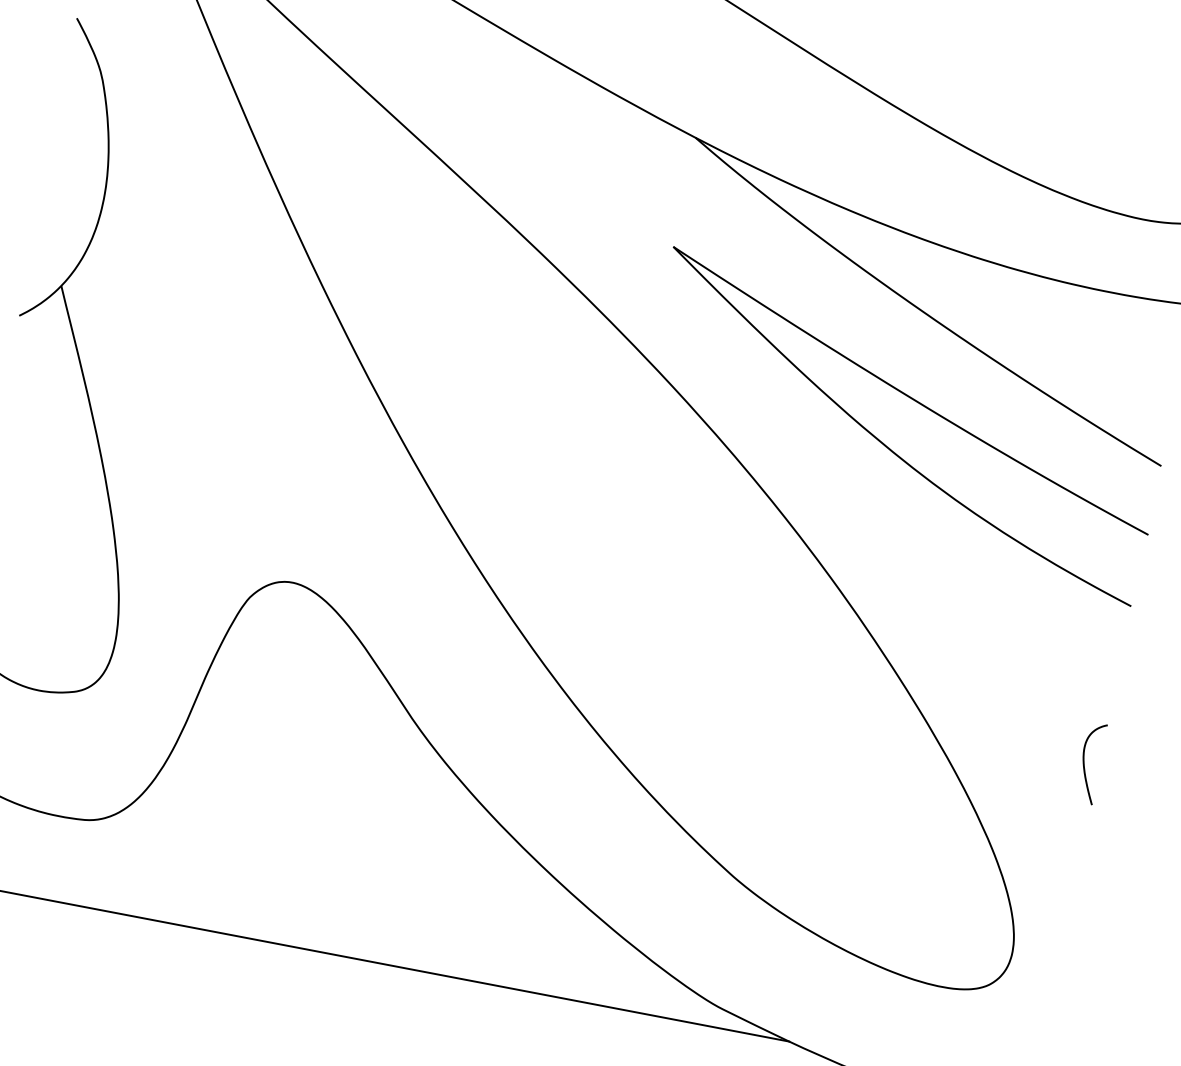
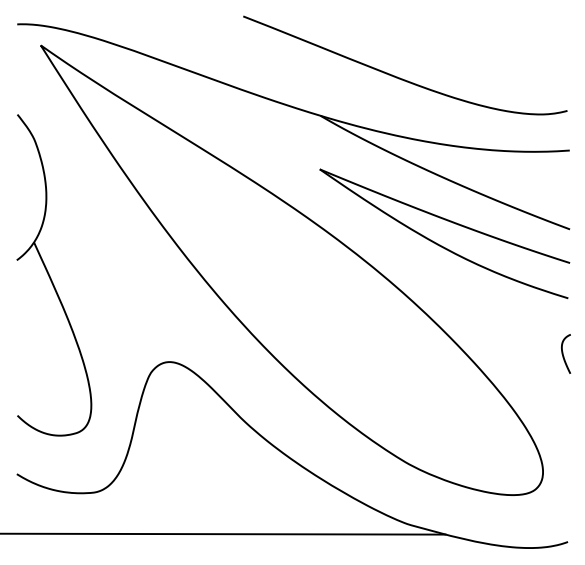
curve: (1085, 760) -> (563, 353), moved

